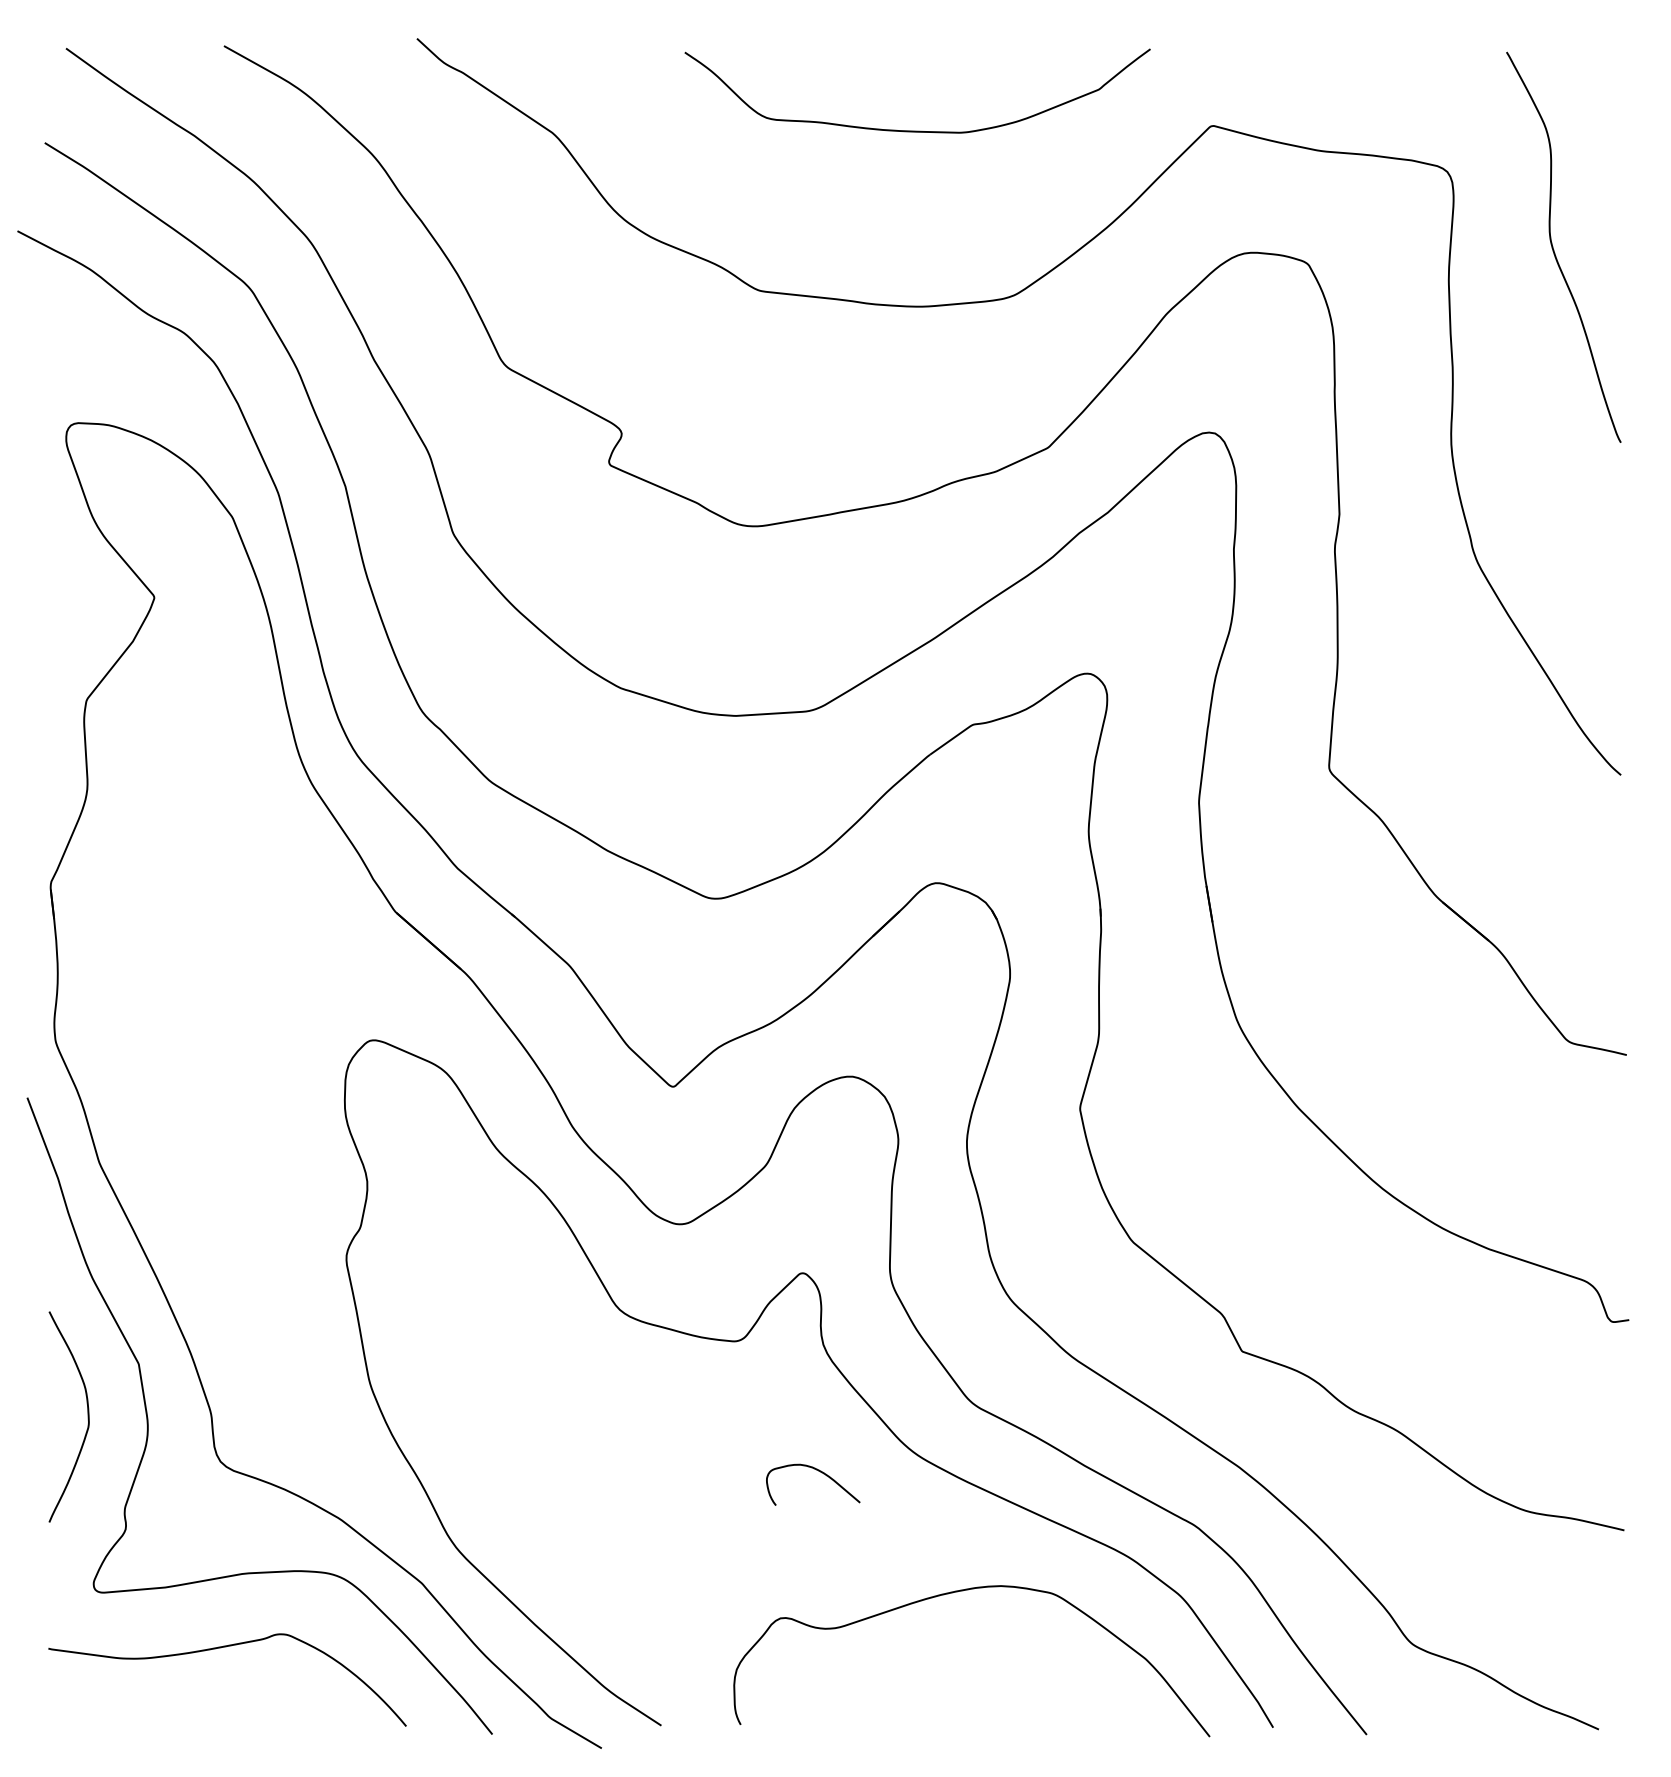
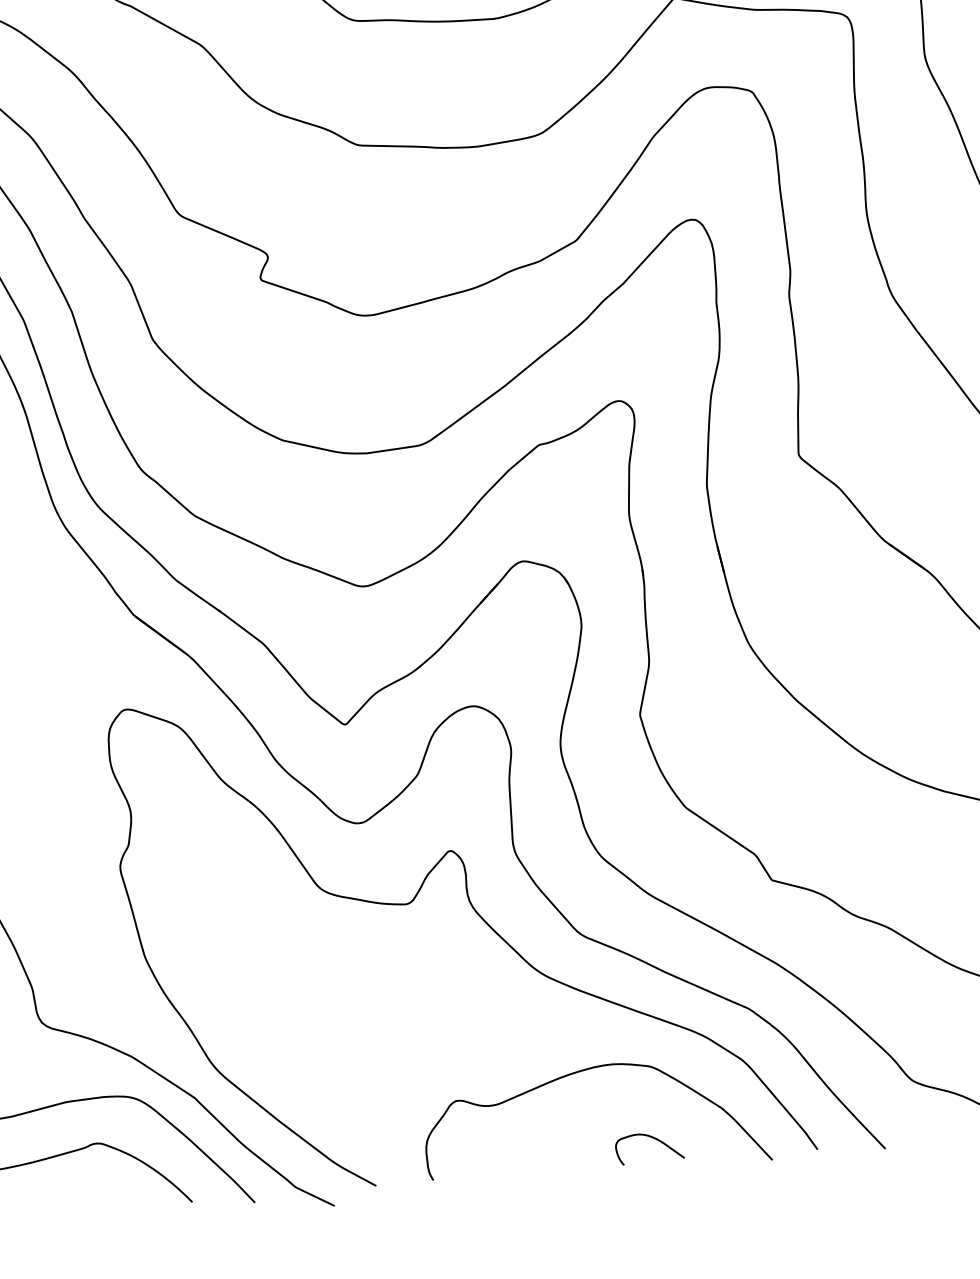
curve: (820, 1472) -> (654, 1138), moved

